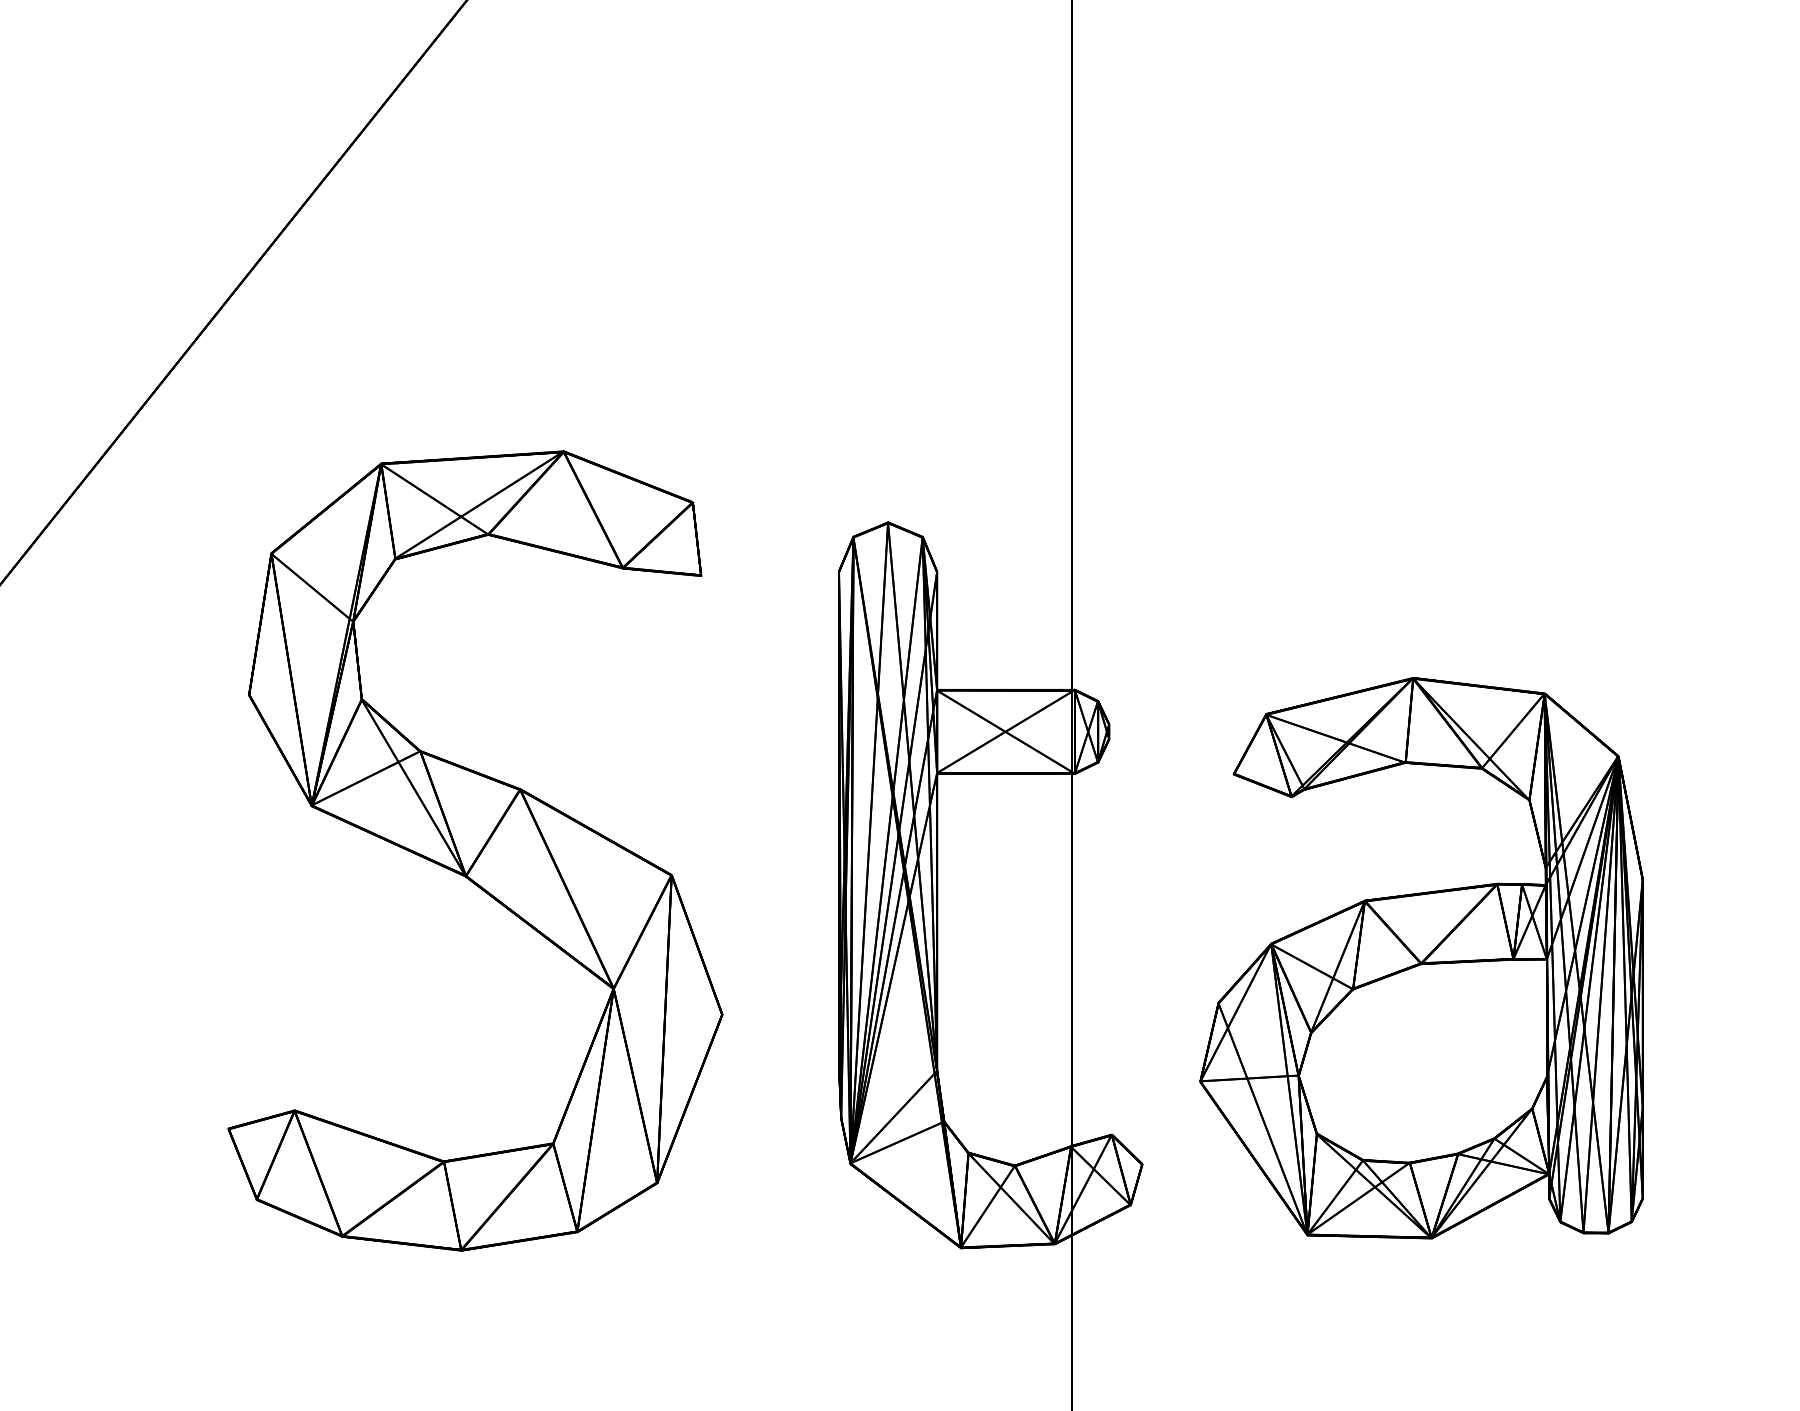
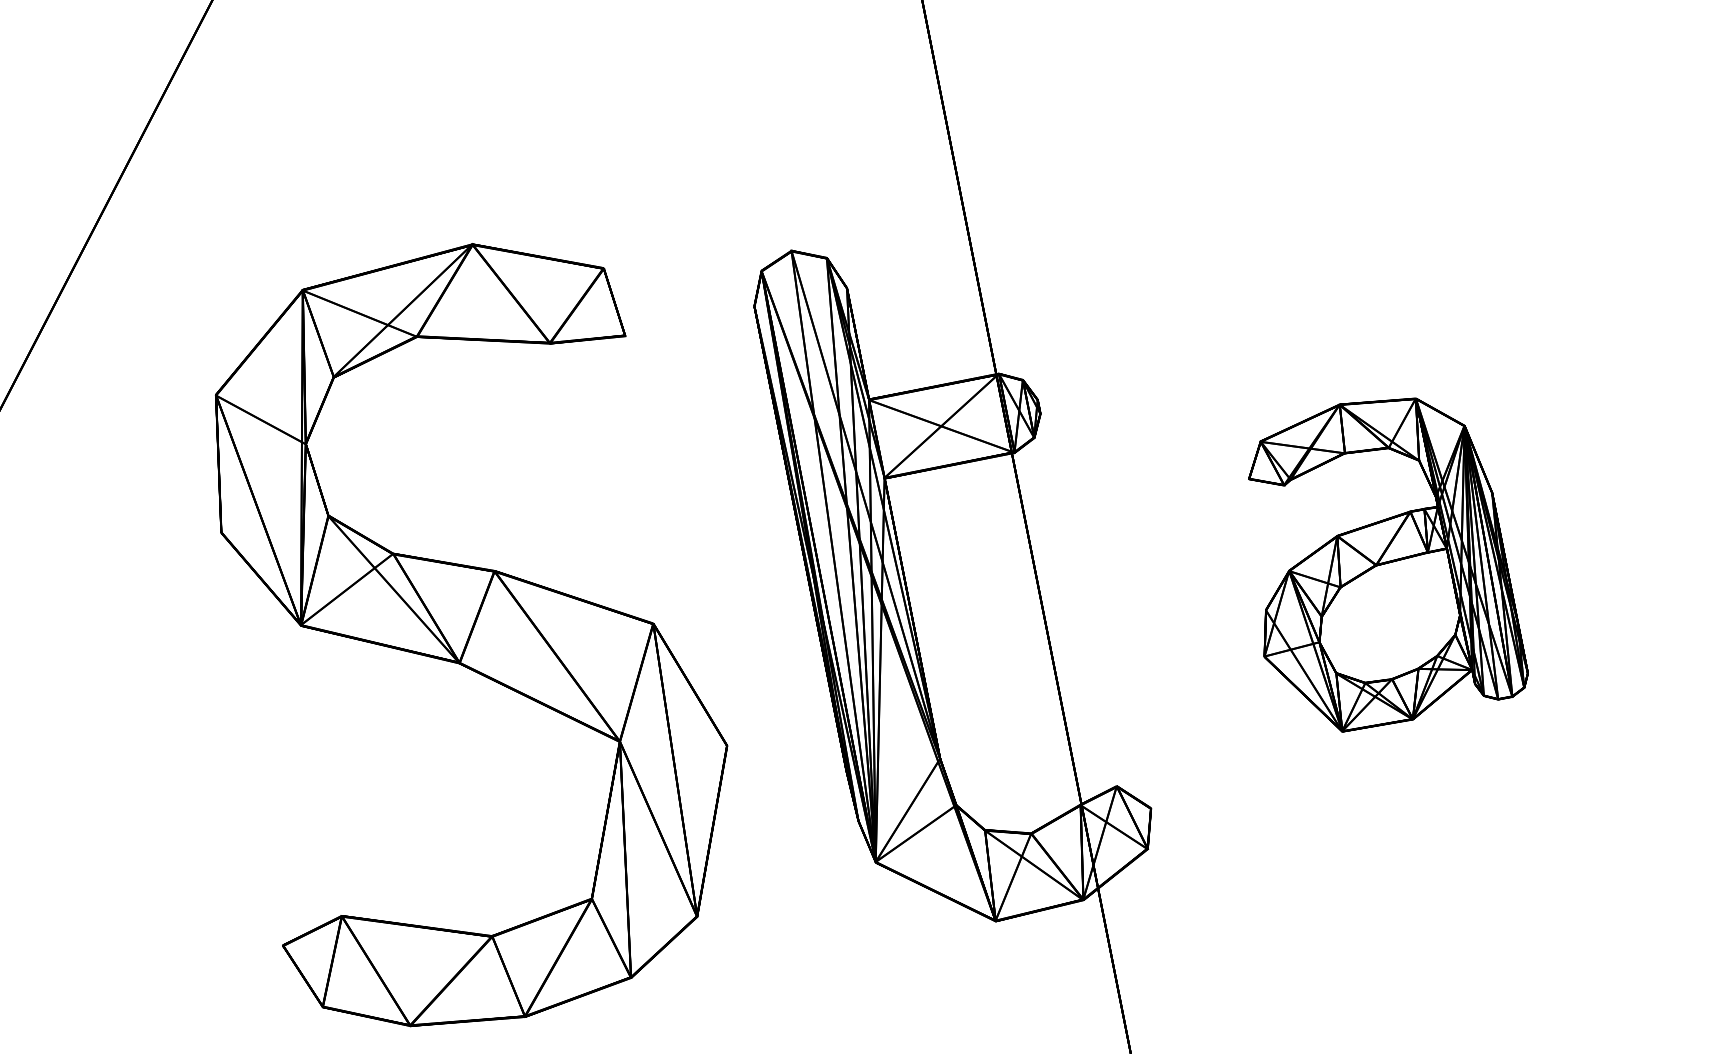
part: (1421, 958) -> (1375, 562), size x0.6

